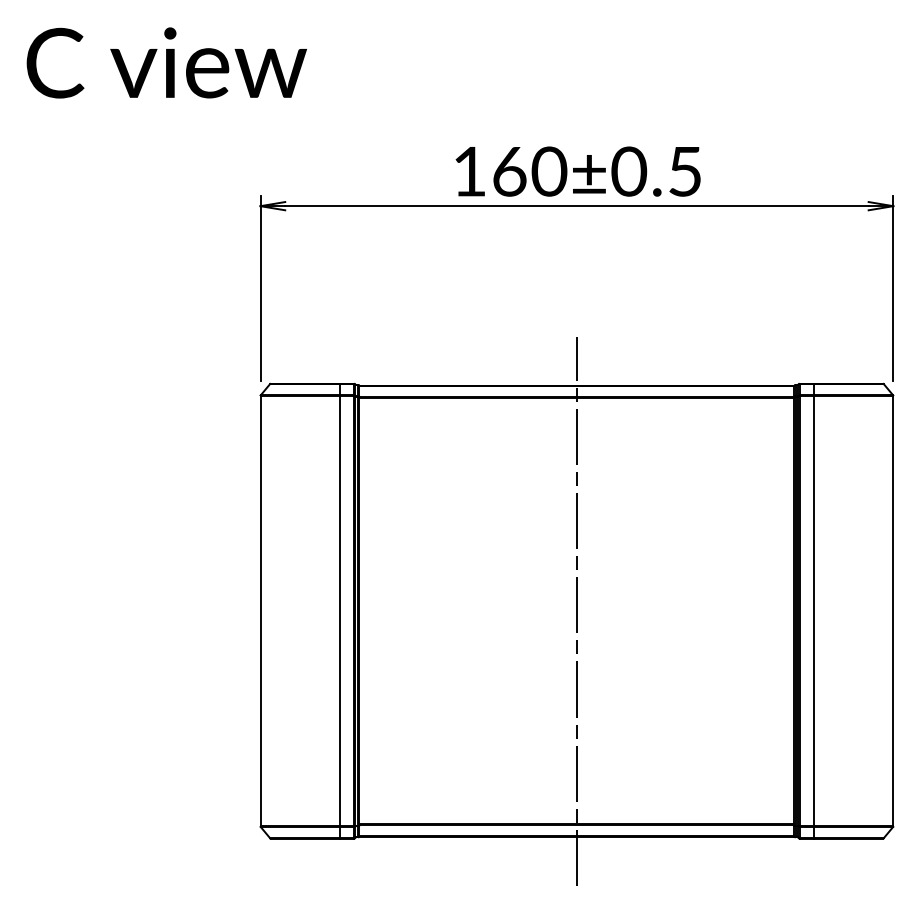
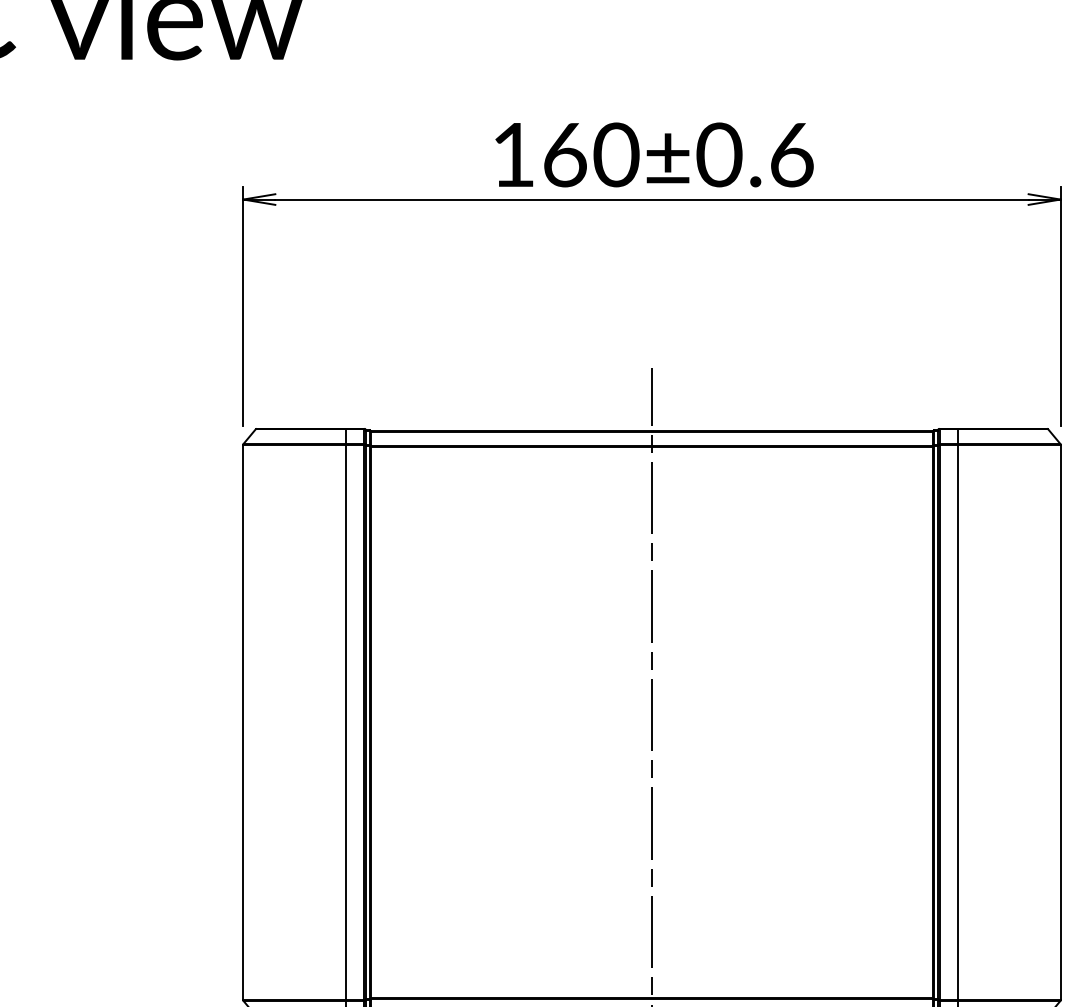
text: (685, 171) -> (792, 154), 160±0.5 -> 160±0.6

